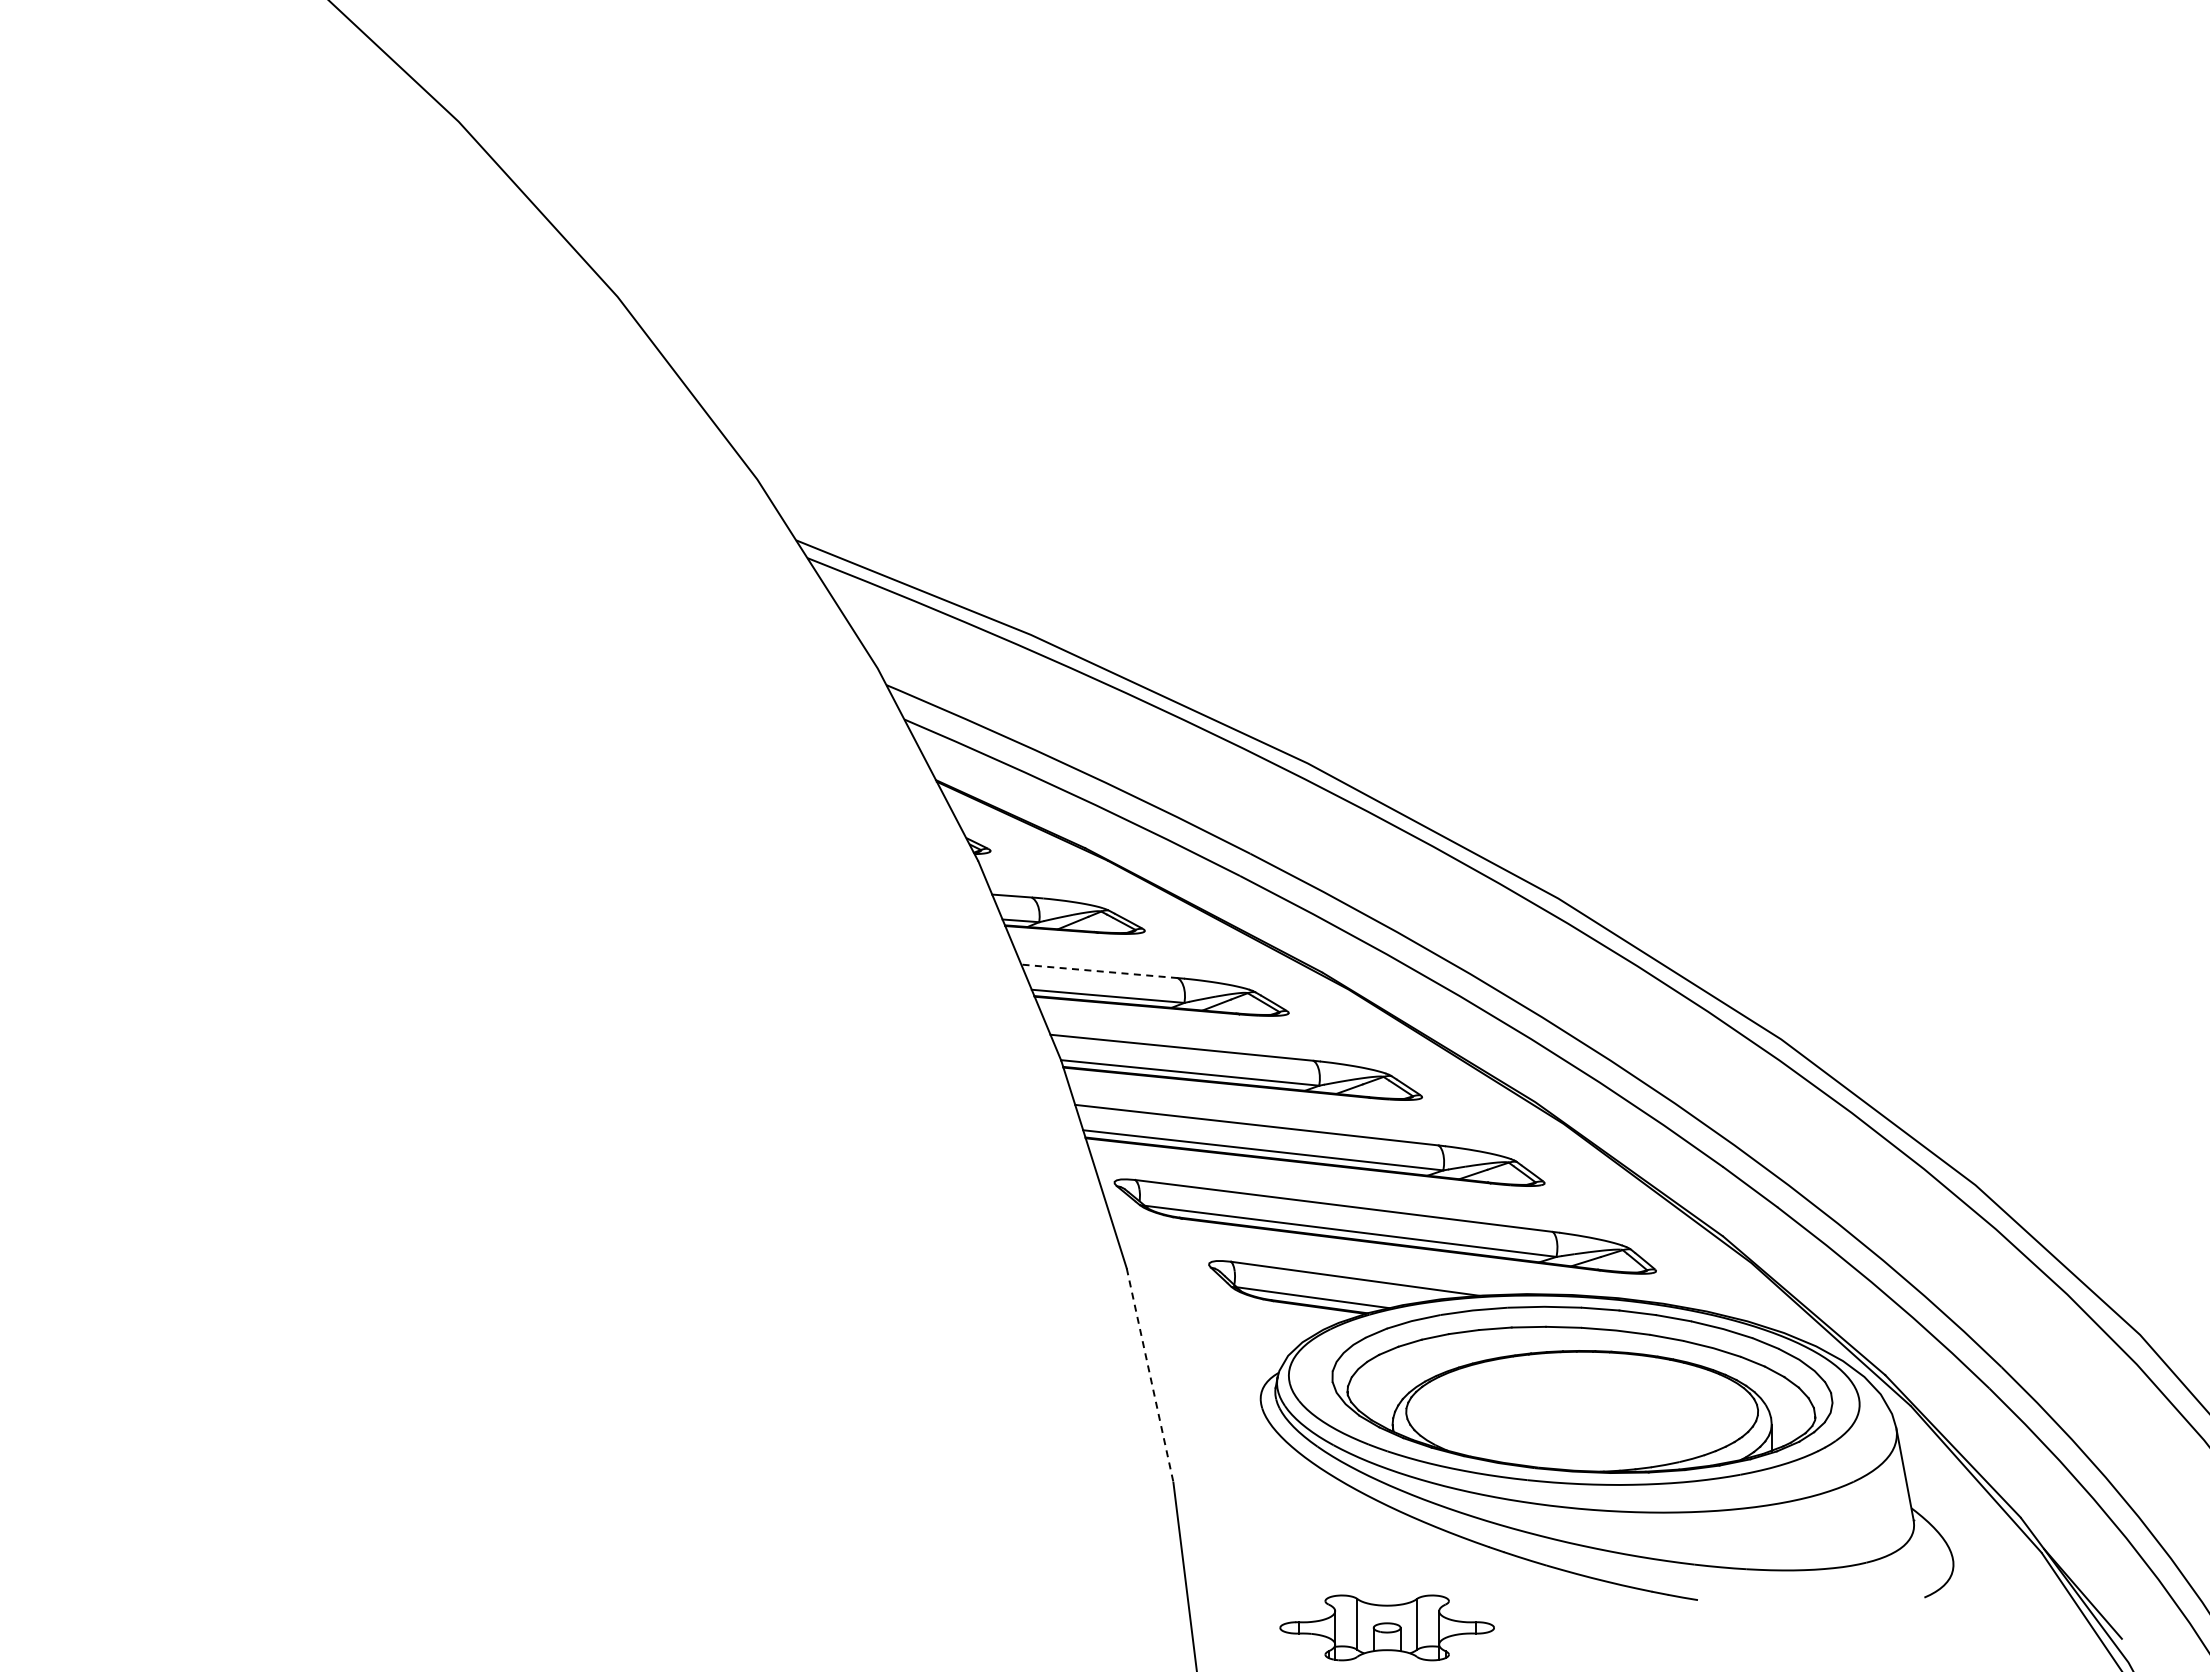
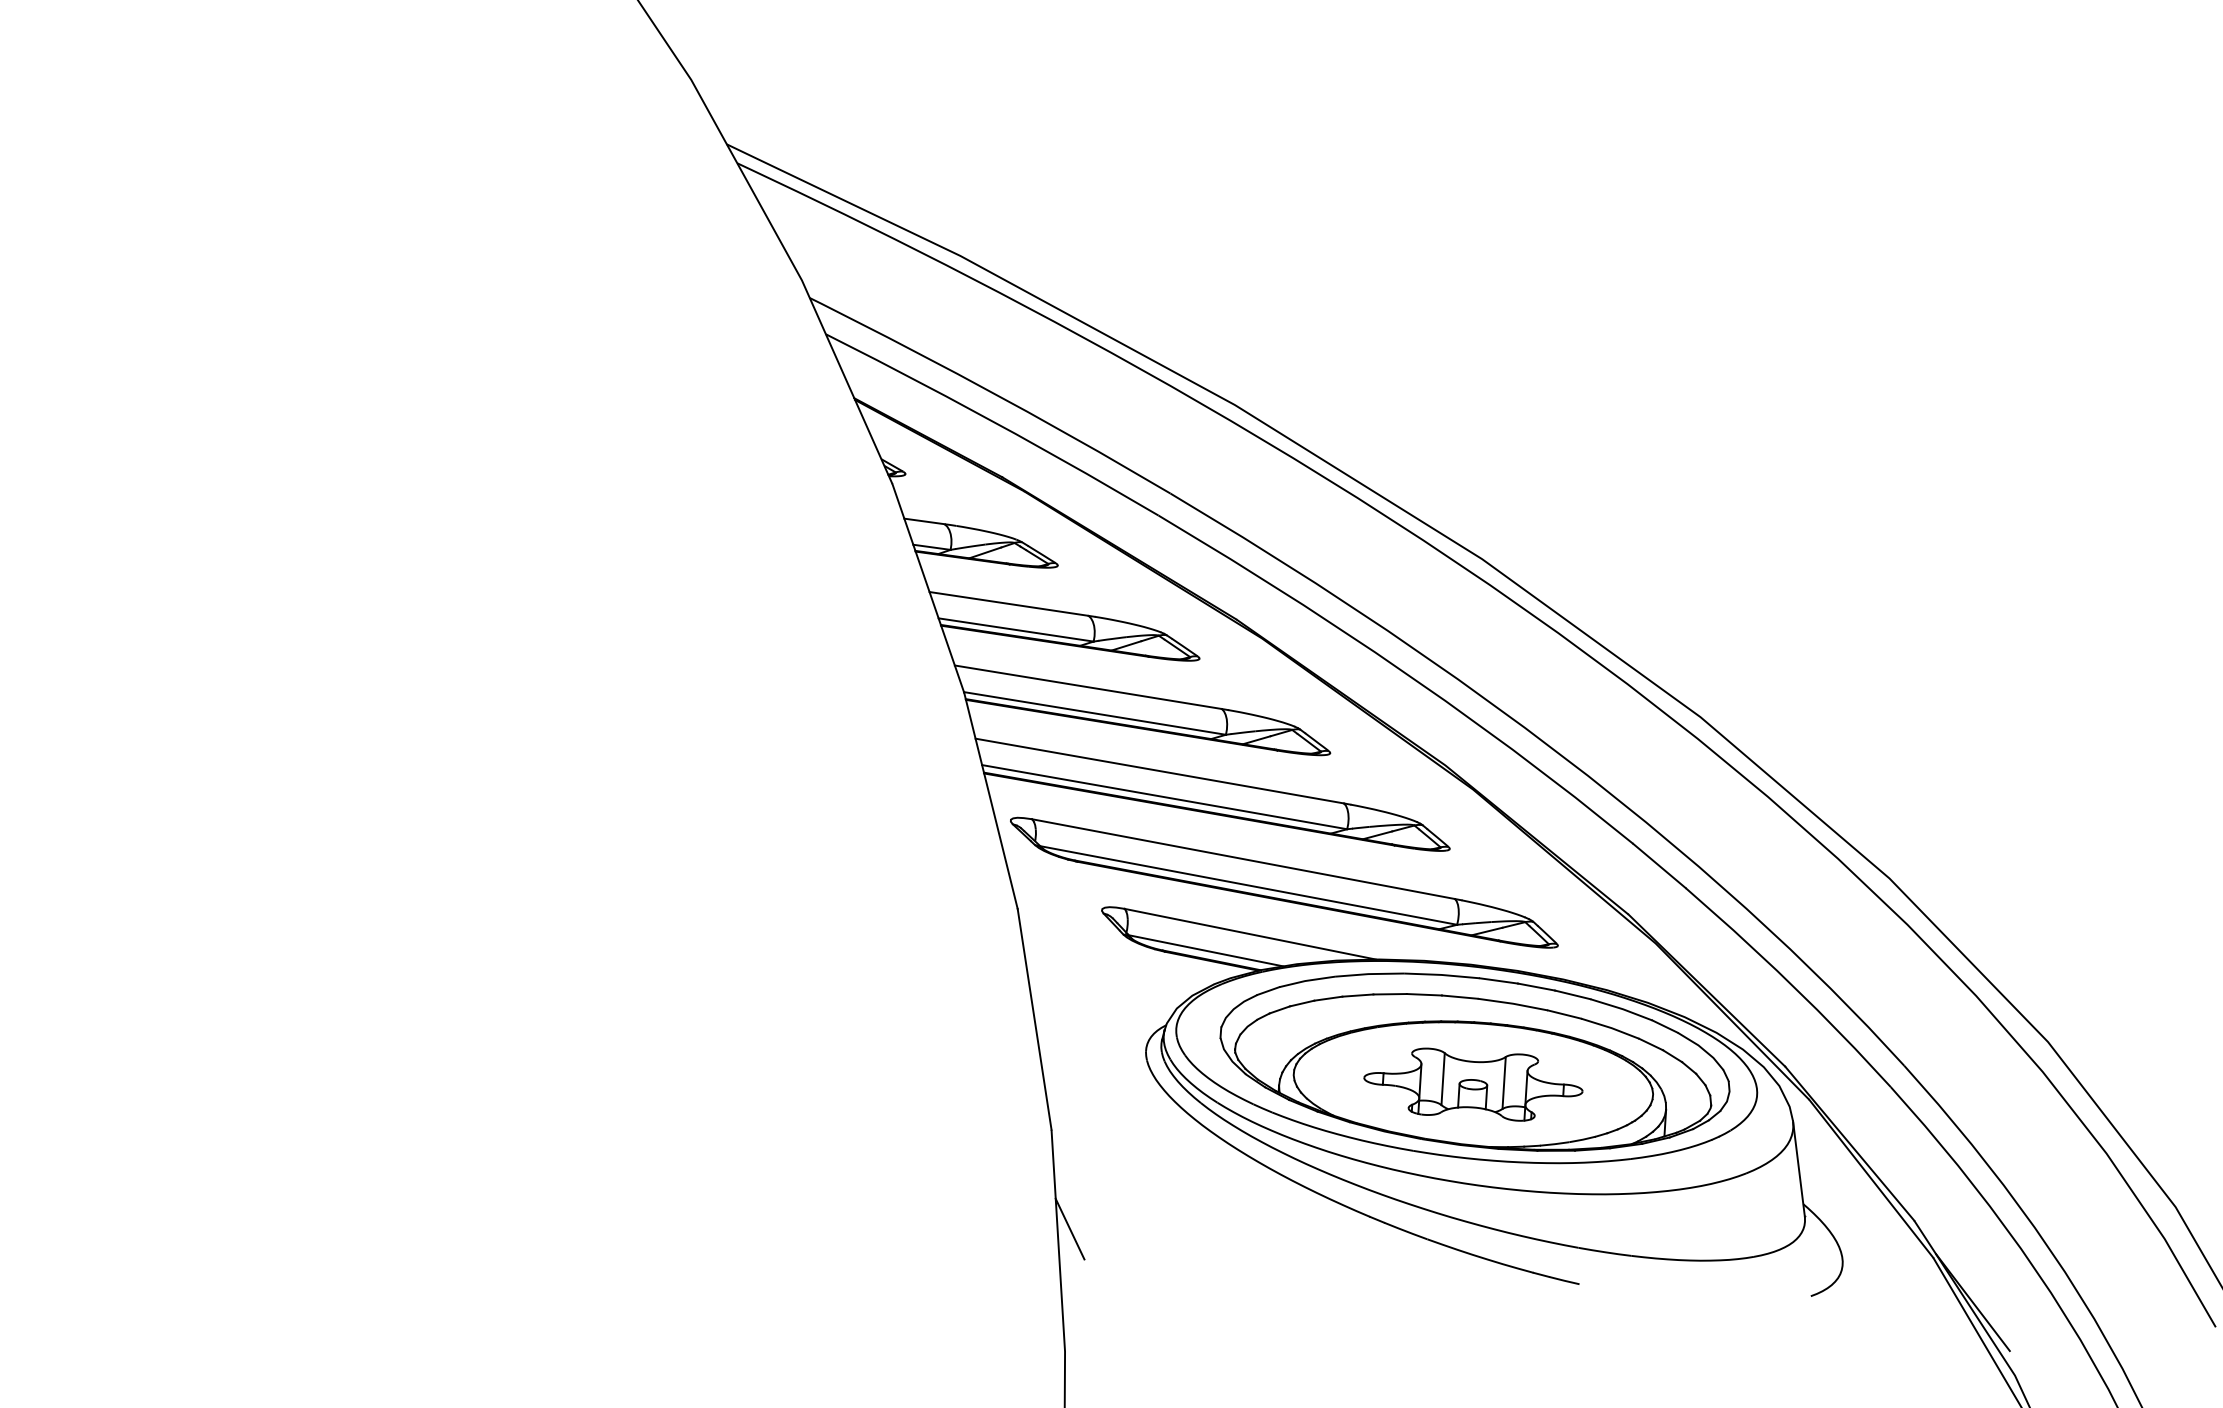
line: (1099, 971) -> (1008, 604), dashed -> solid
line: (1150, 1375) -> (1035, 1019), dashed -> solid
line: (1197, 1577) -> (1070, 1229), added
part: (1386, 1627) -> (1472, 1084), moved

